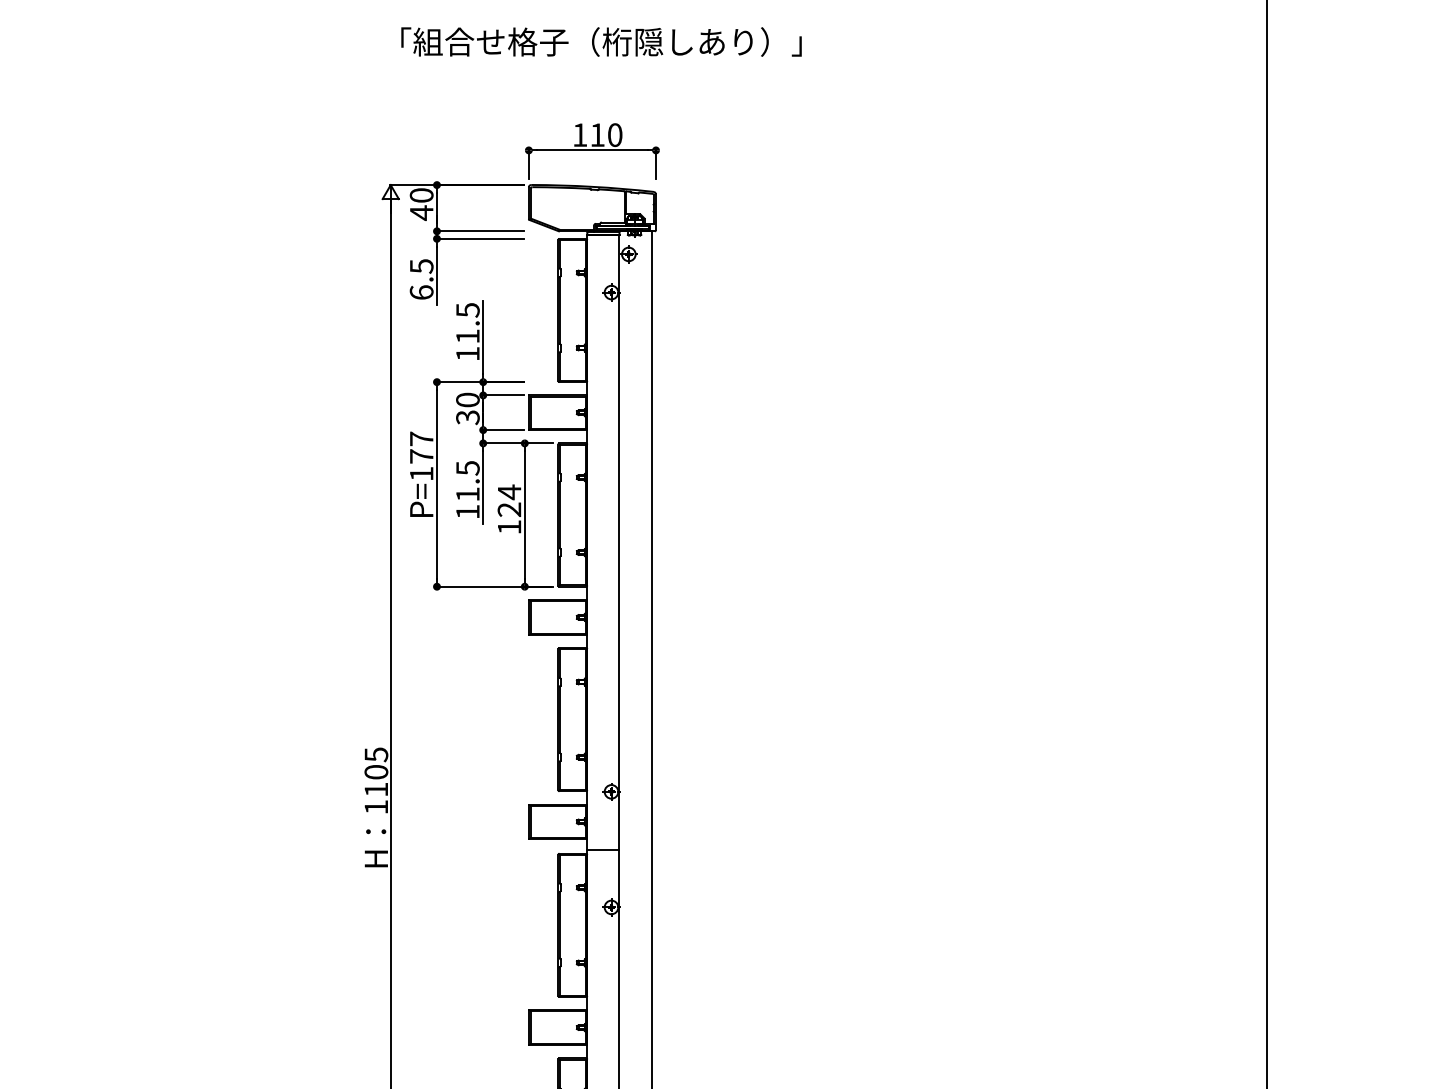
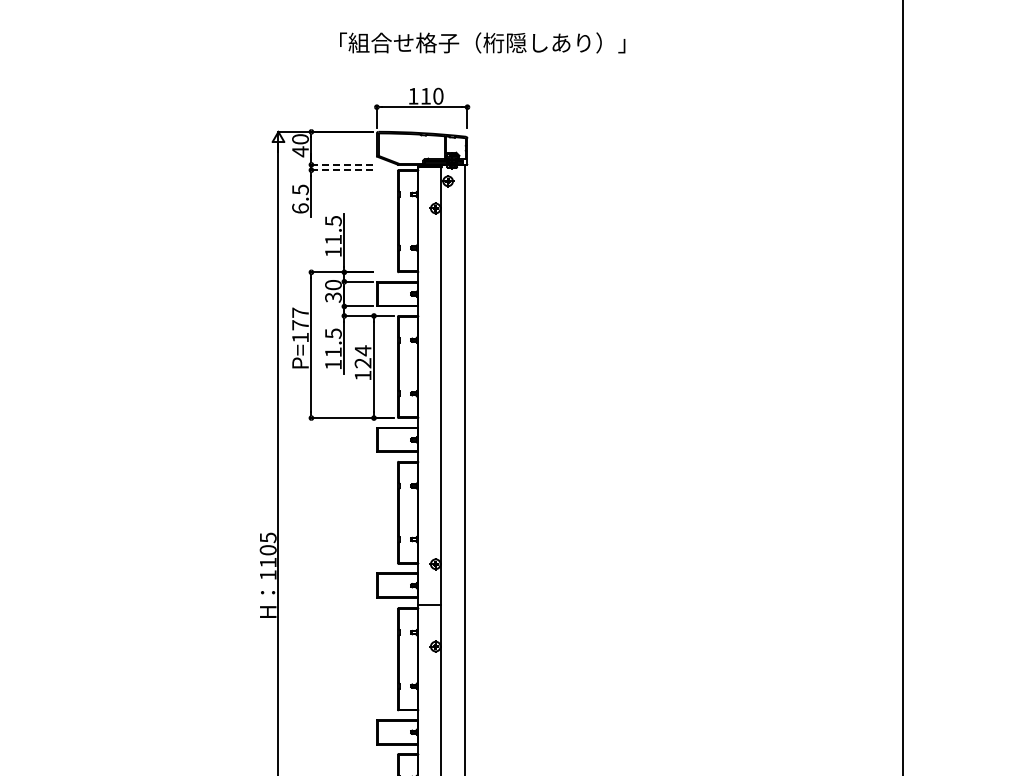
text: (601, 41) -> (482, 42), moved
line: (479, 230) -> (341, 164), solid -> dashed
line: (479, 239) -> (341, 170), solid -> dashed

